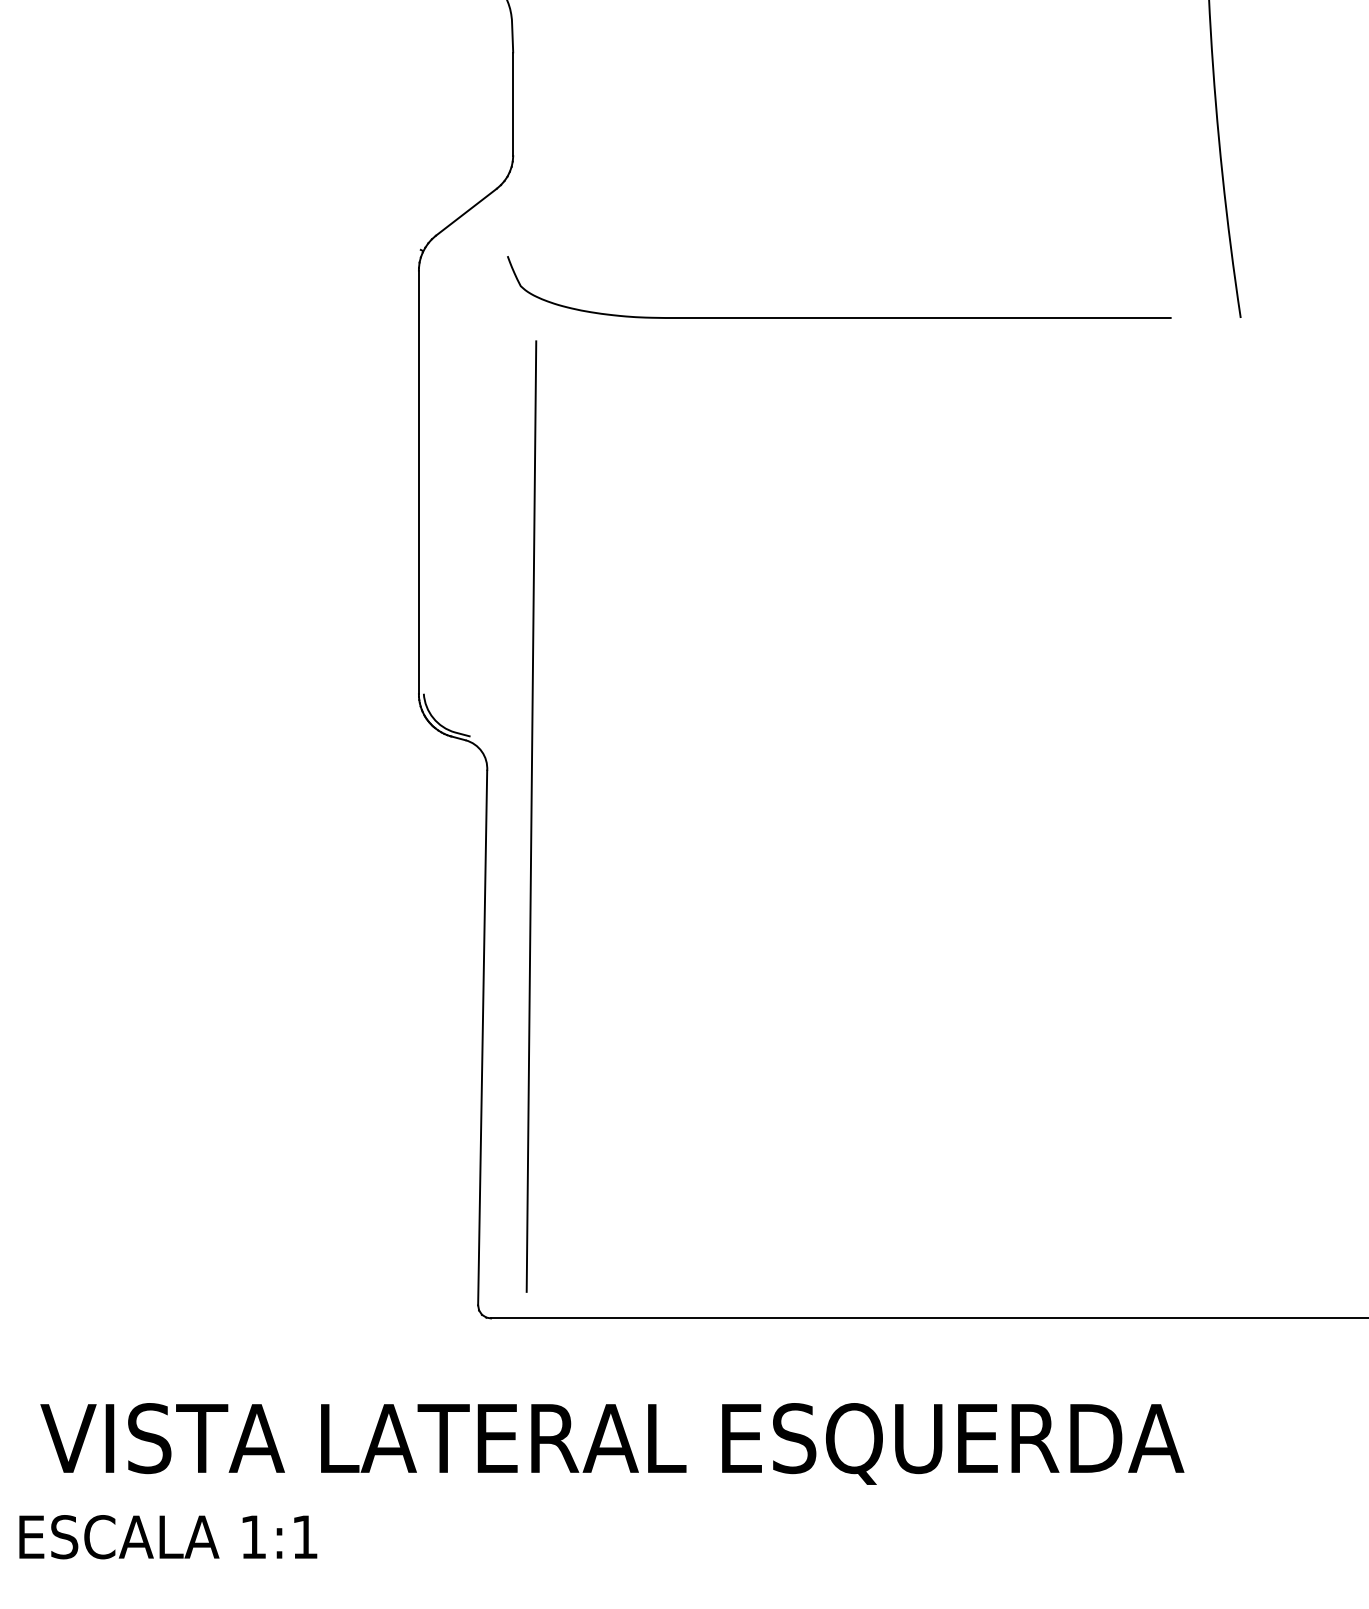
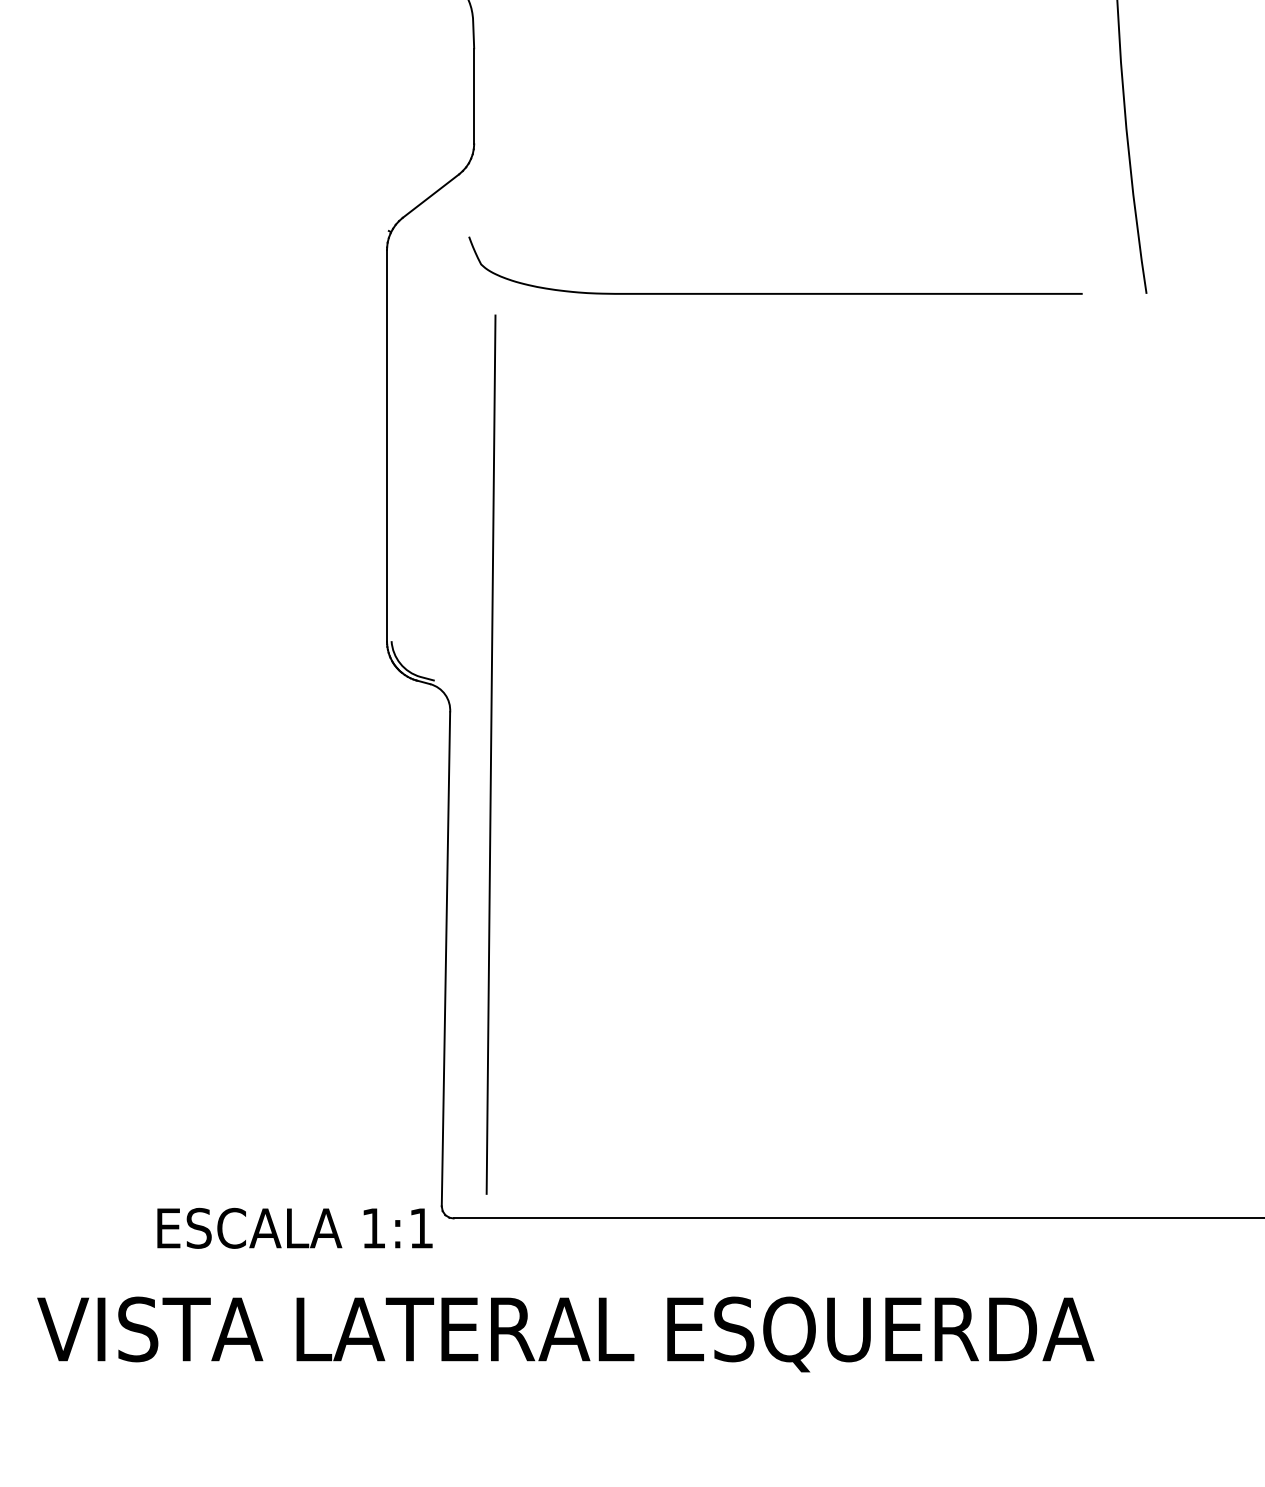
text: (168, 1537) -> (295, 1228), moved

